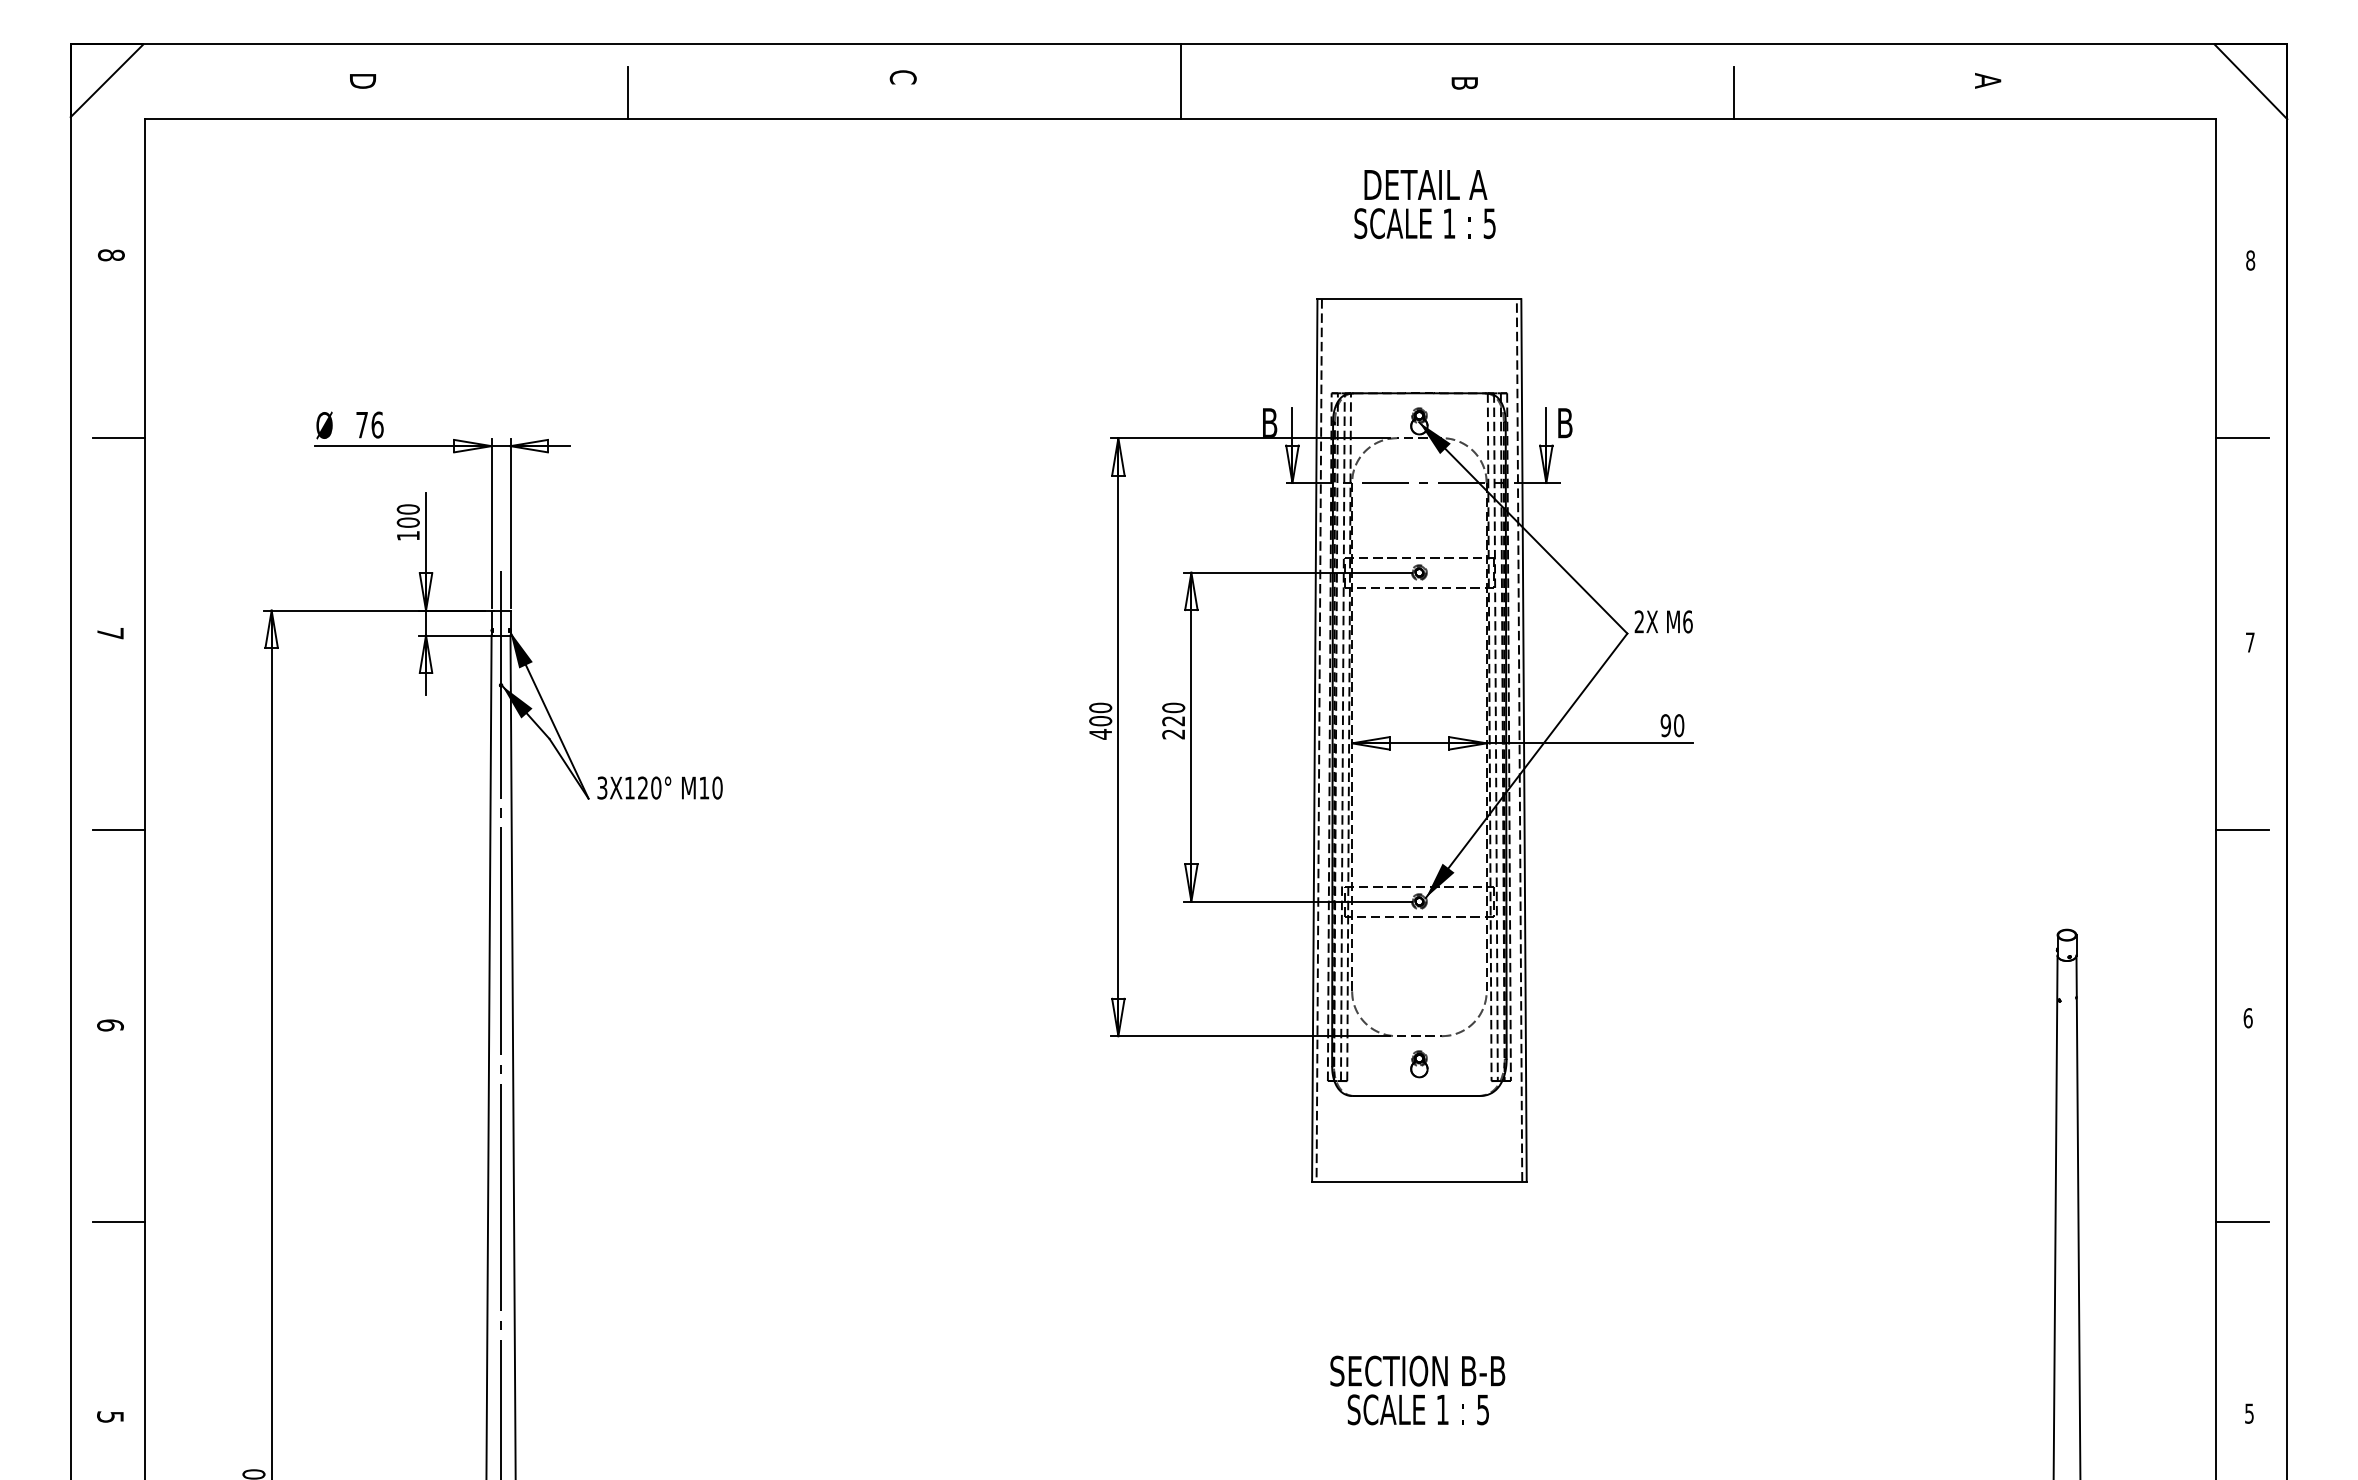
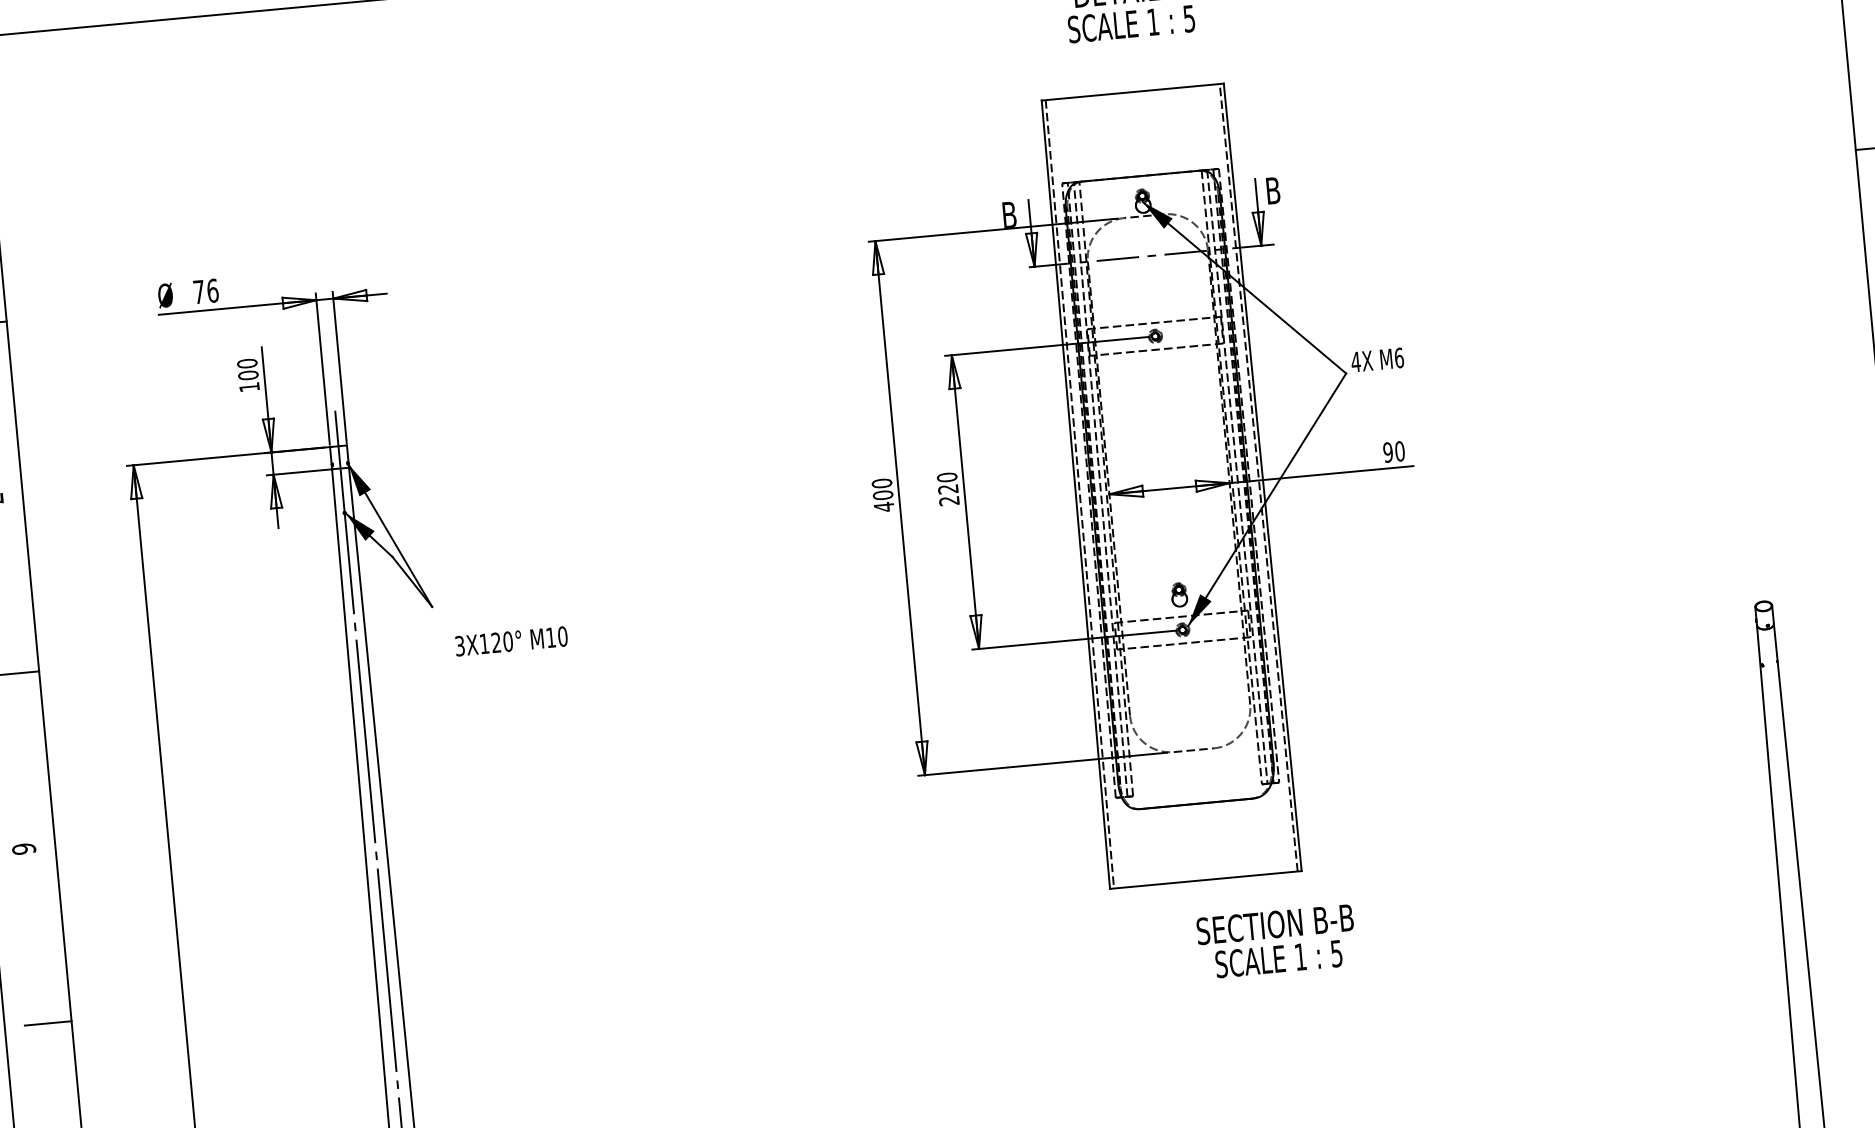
text: (1639, 621) -> (1355, 361), 2X -> 4X
text: (659, 787) -> (510, 640), moved
part: (1419, 1064) -> (1179, 595), moved
text: (1417, 1390) -> (1276, 941), moved

